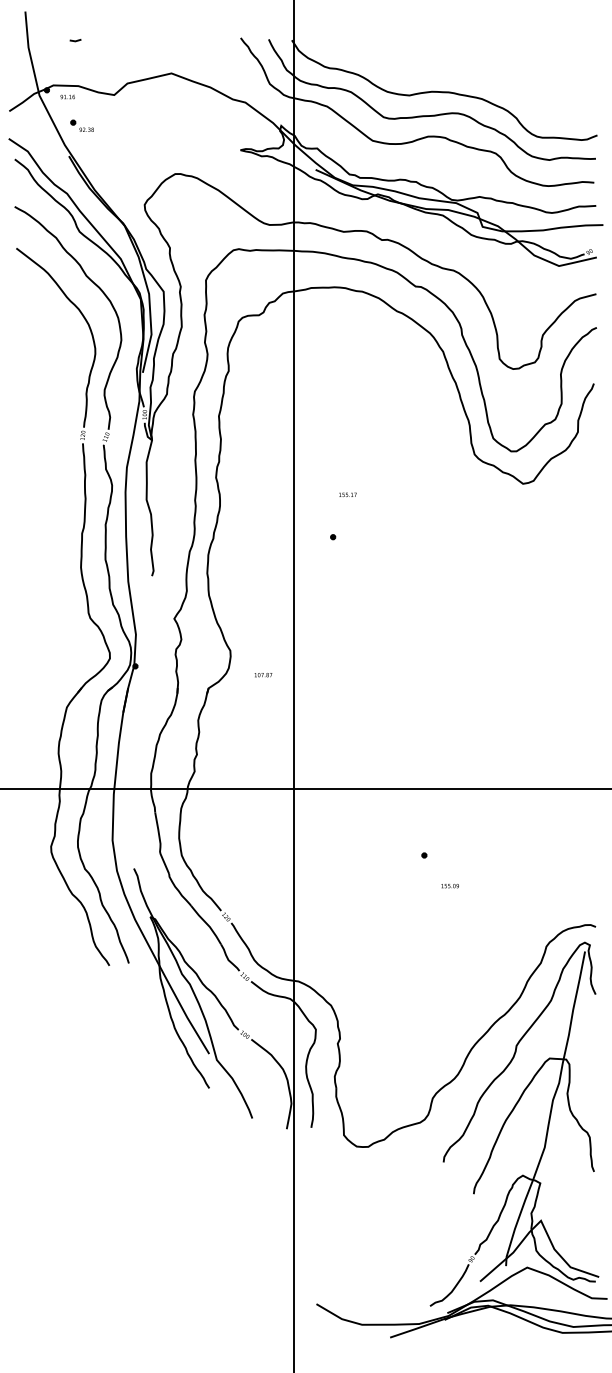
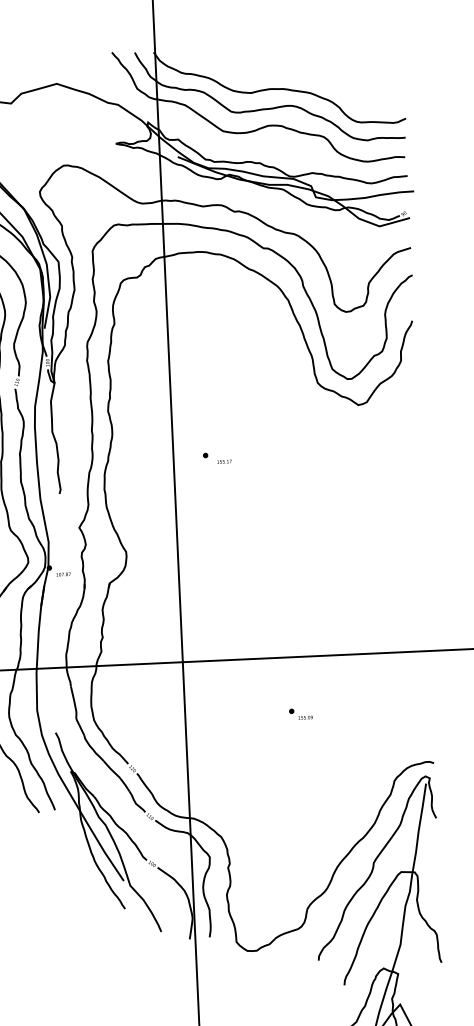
text: (347, 494) -> (224, 461), moved
text: (263, 675) -> (63, 574), moved
text: (449, 886) -> (305, 718), moved

